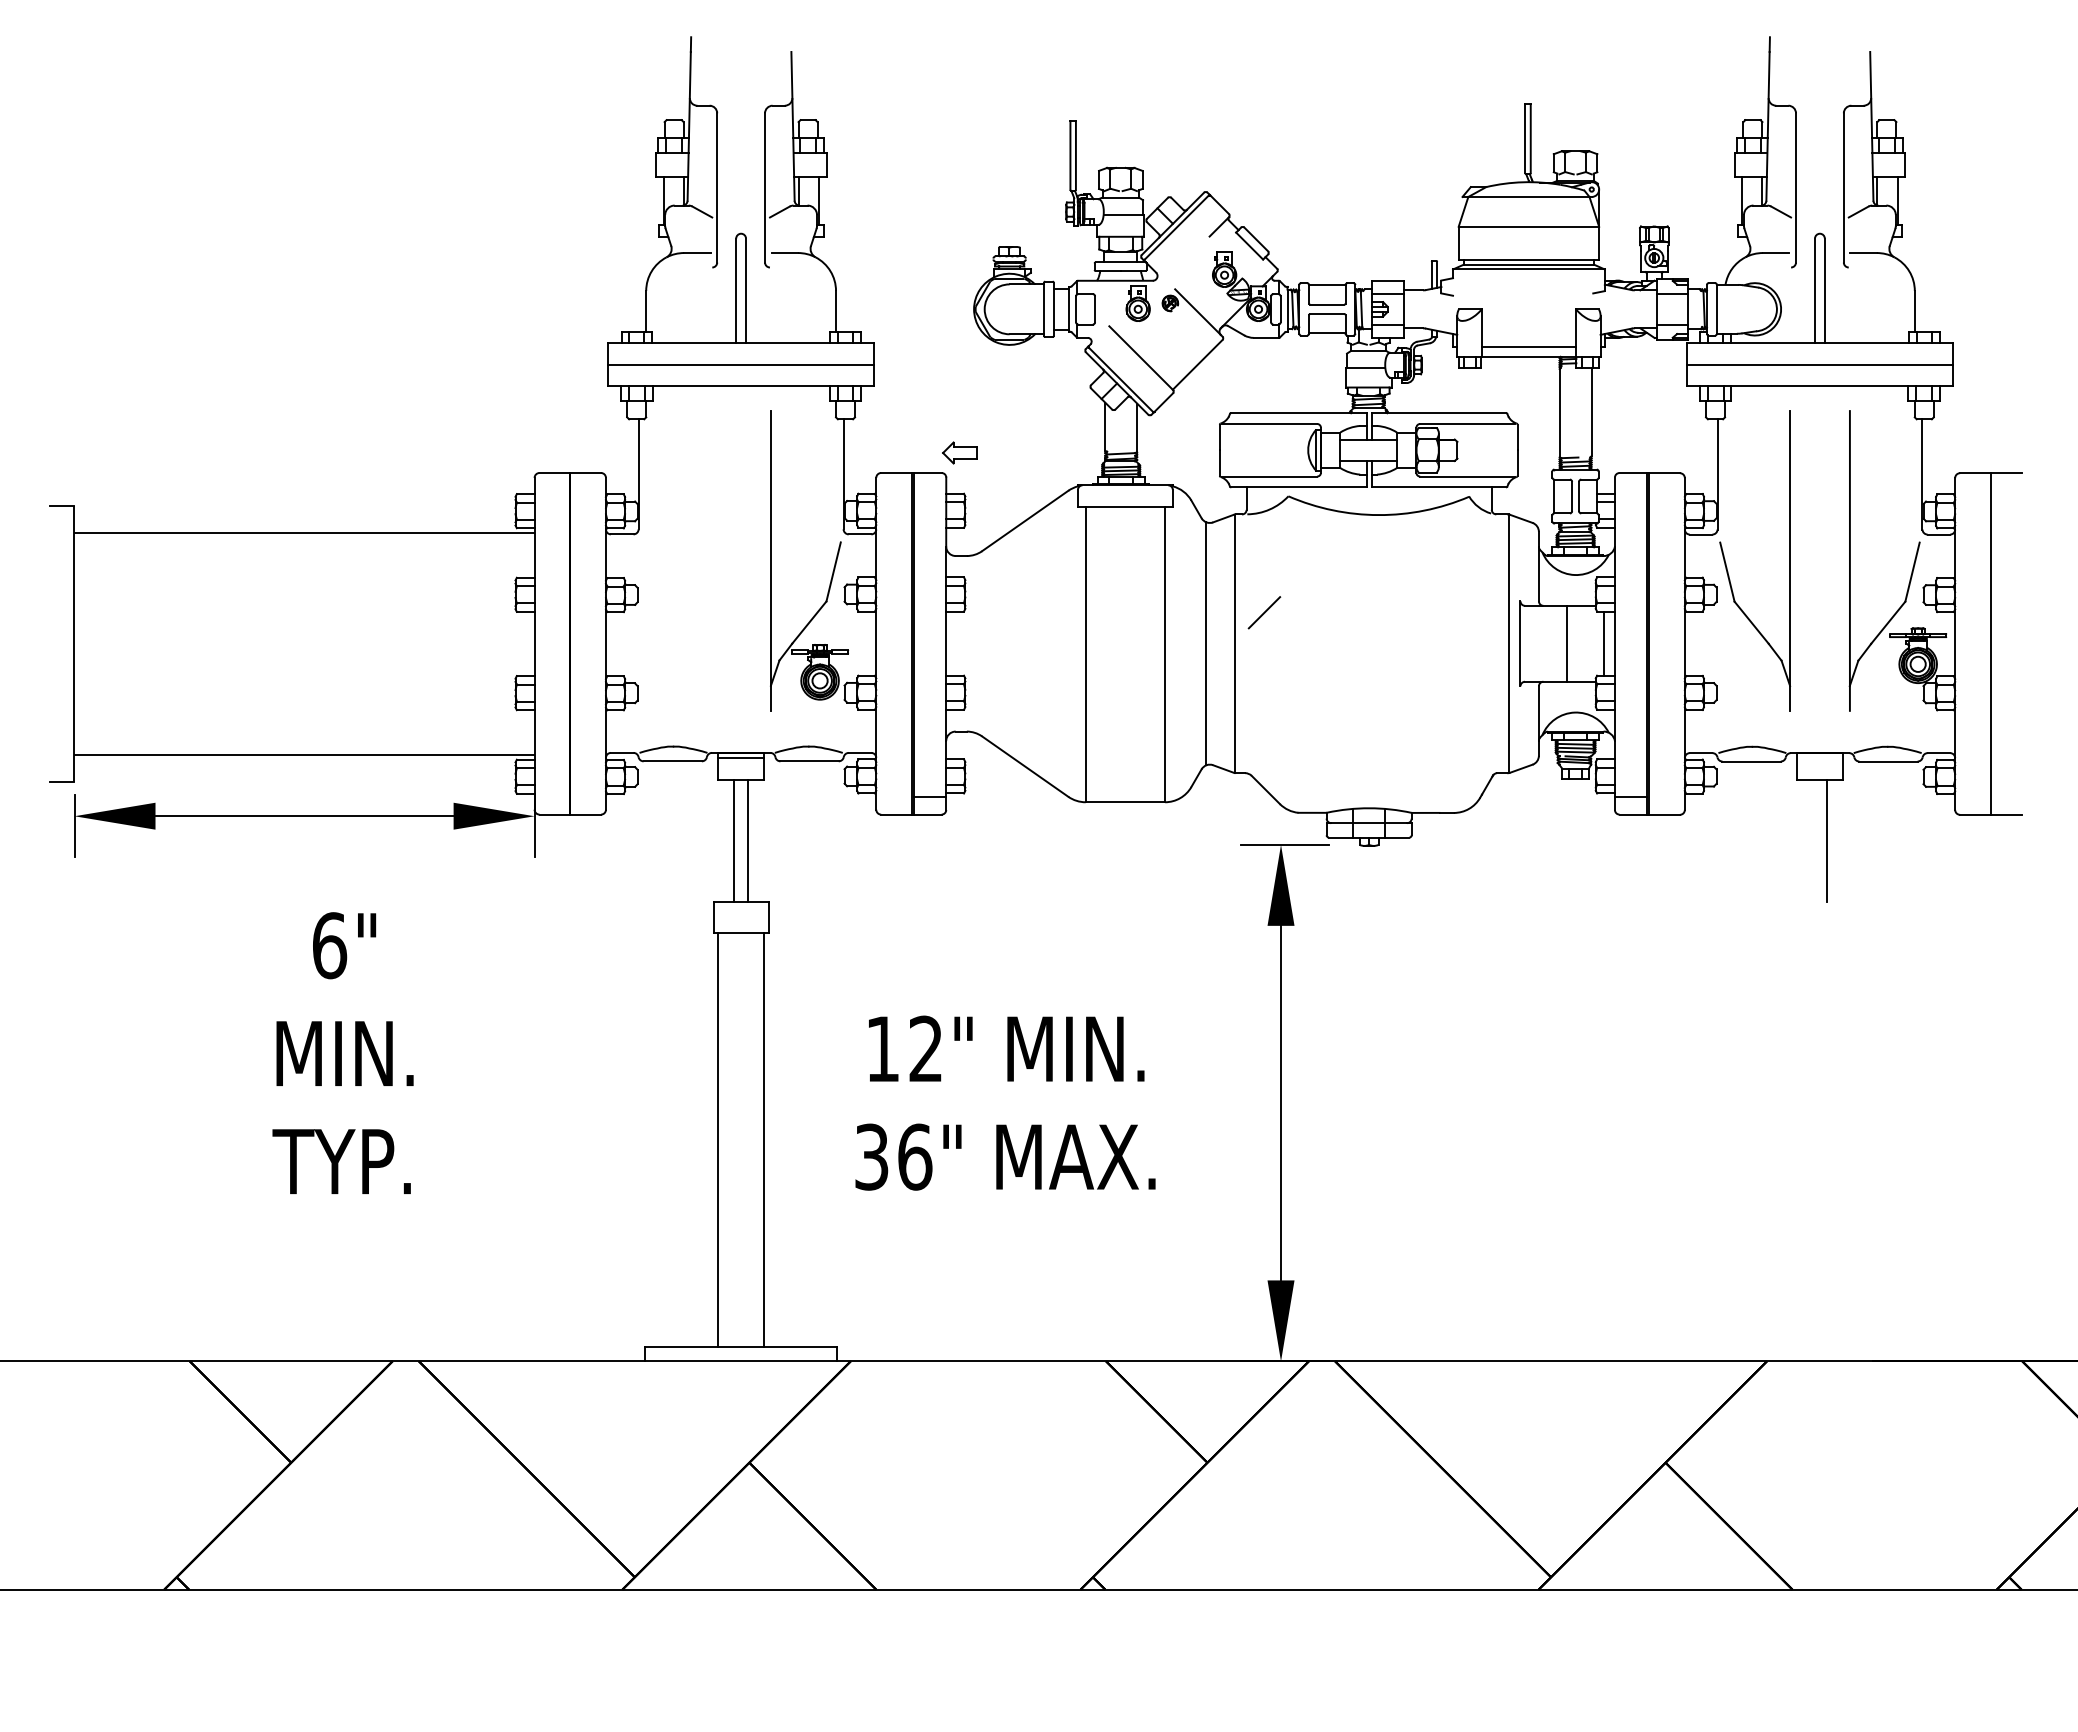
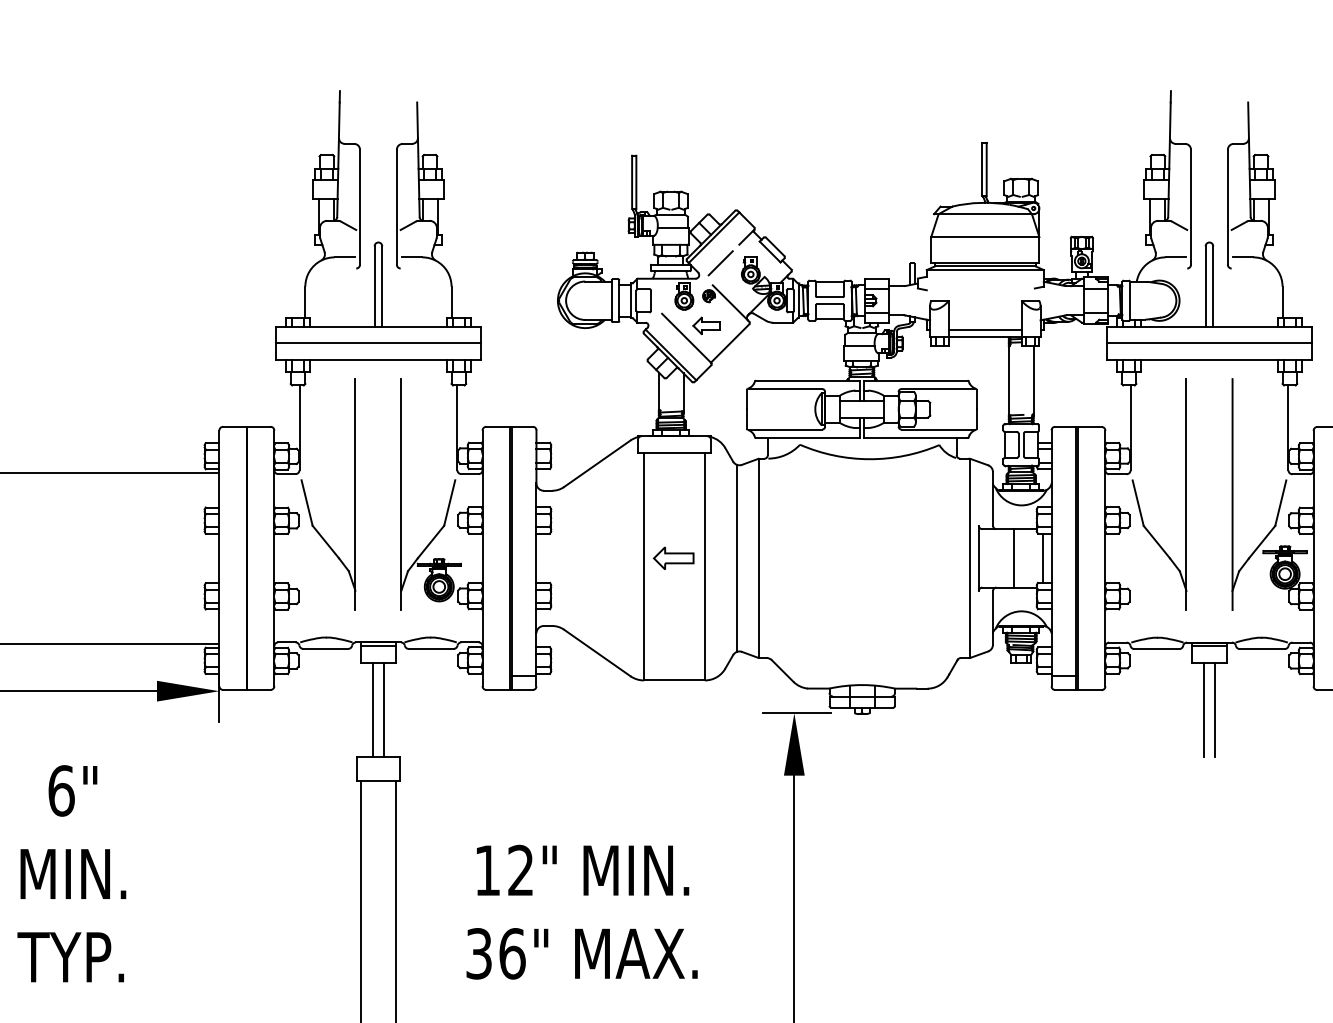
part: (959, 452) -> (706, 325), moved
part: (648, 566) -> (307, 498), added
line: (1264, 612) -> (720, 263), moved
part: (1124, 643) -> (673, 558), added
line: (1820, 758) -> (1209, 646), added
line: (1813, 840) -> (1204, 709), added

